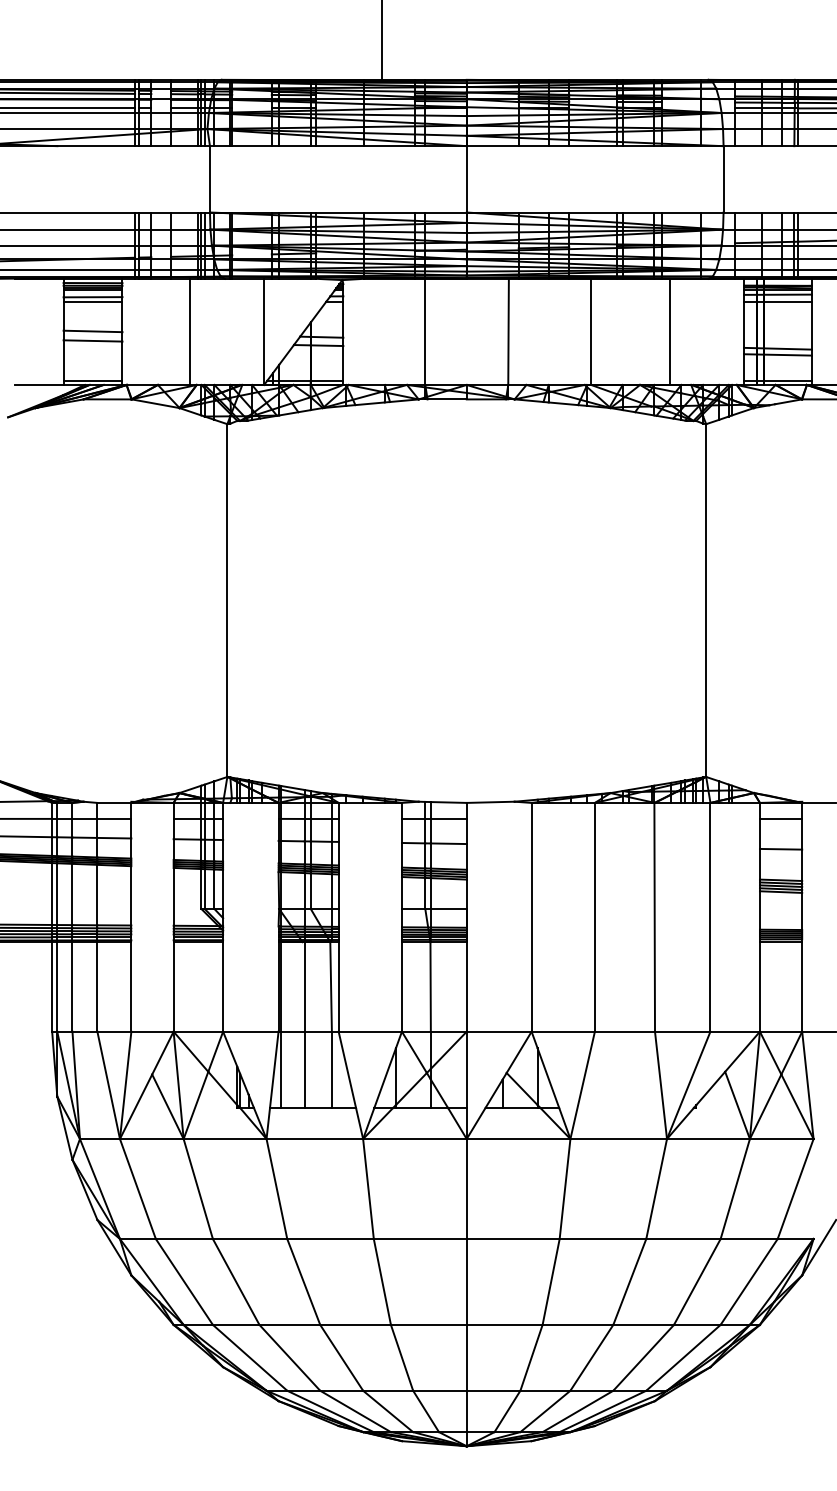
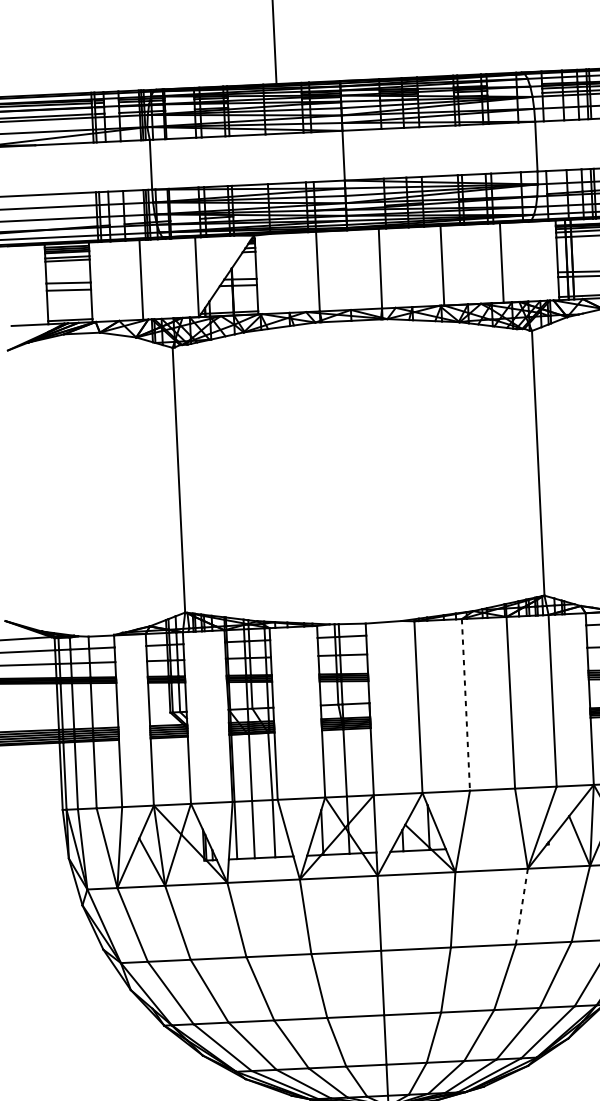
line: (594, 917) -> (465, 705), solid -> dashed
line: (656, 1189) -> (521, 906), solid -> dashed

